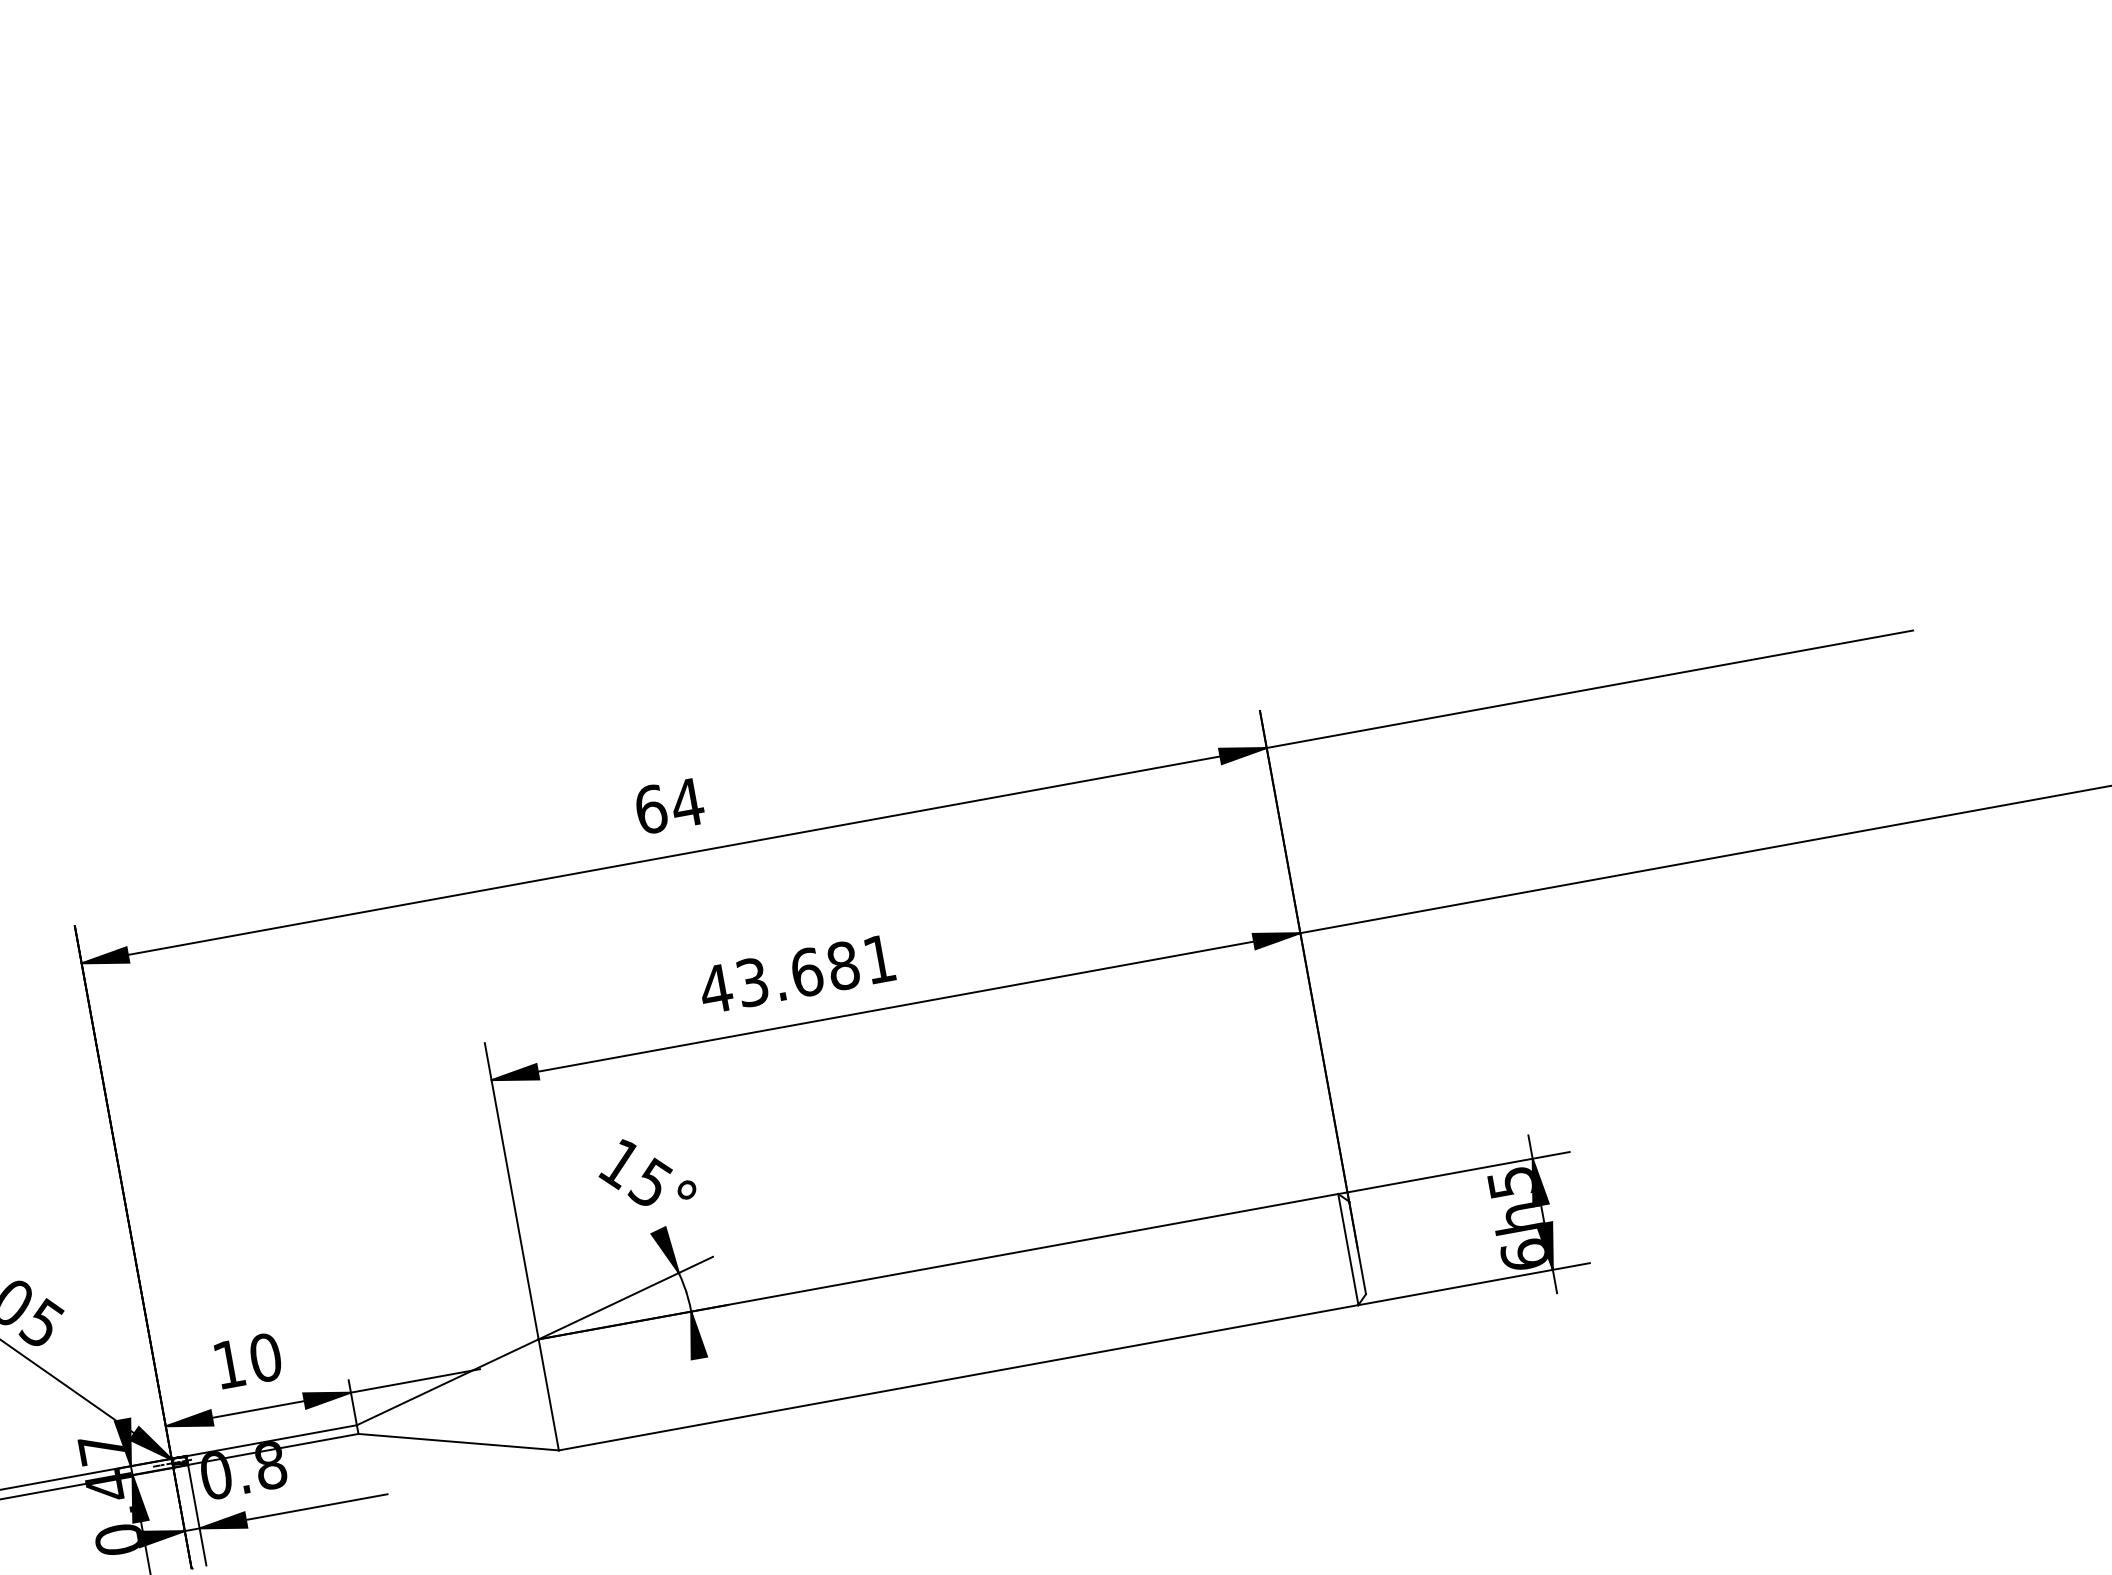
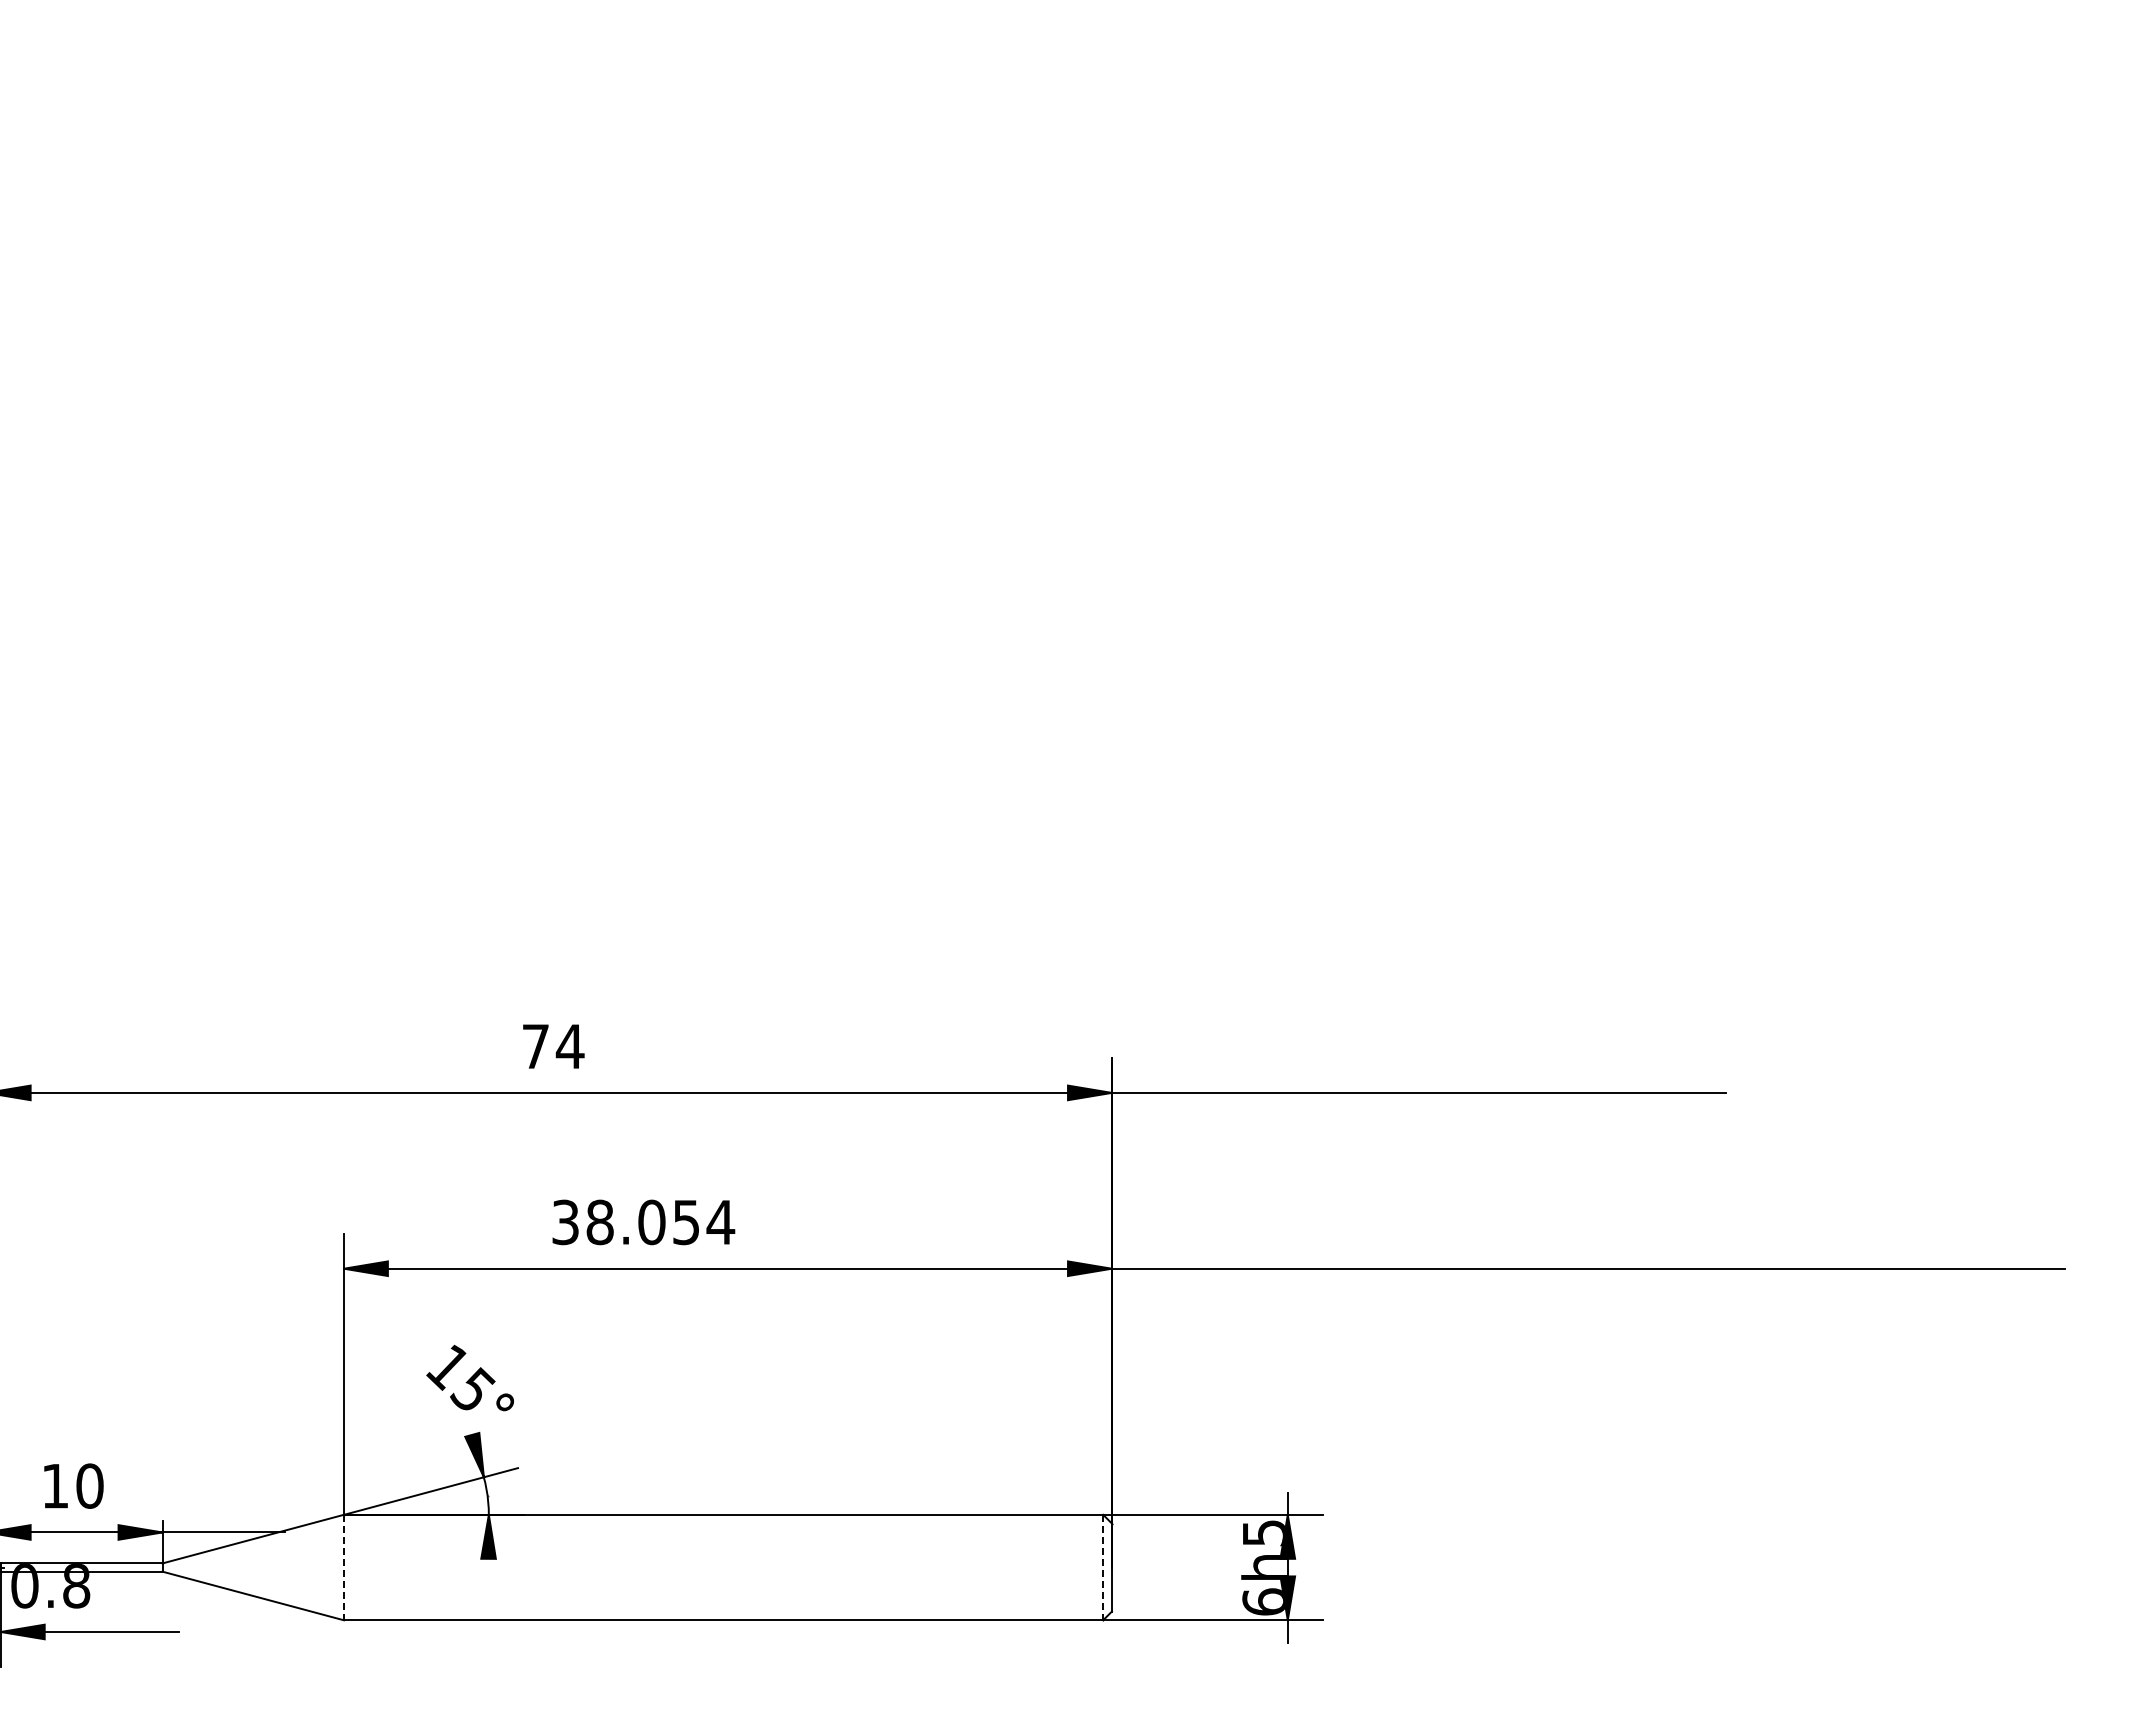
text: (650, 809) -> (535, 1046), 64 -> 74
text: (798, 974) -> (643, 1222), 43.681 -> 38.054
line: (1348, 1249) -> (1103, 1567), solid -> dashed
line: (548, 1394) -> (343, 1567), solid -> dashed

